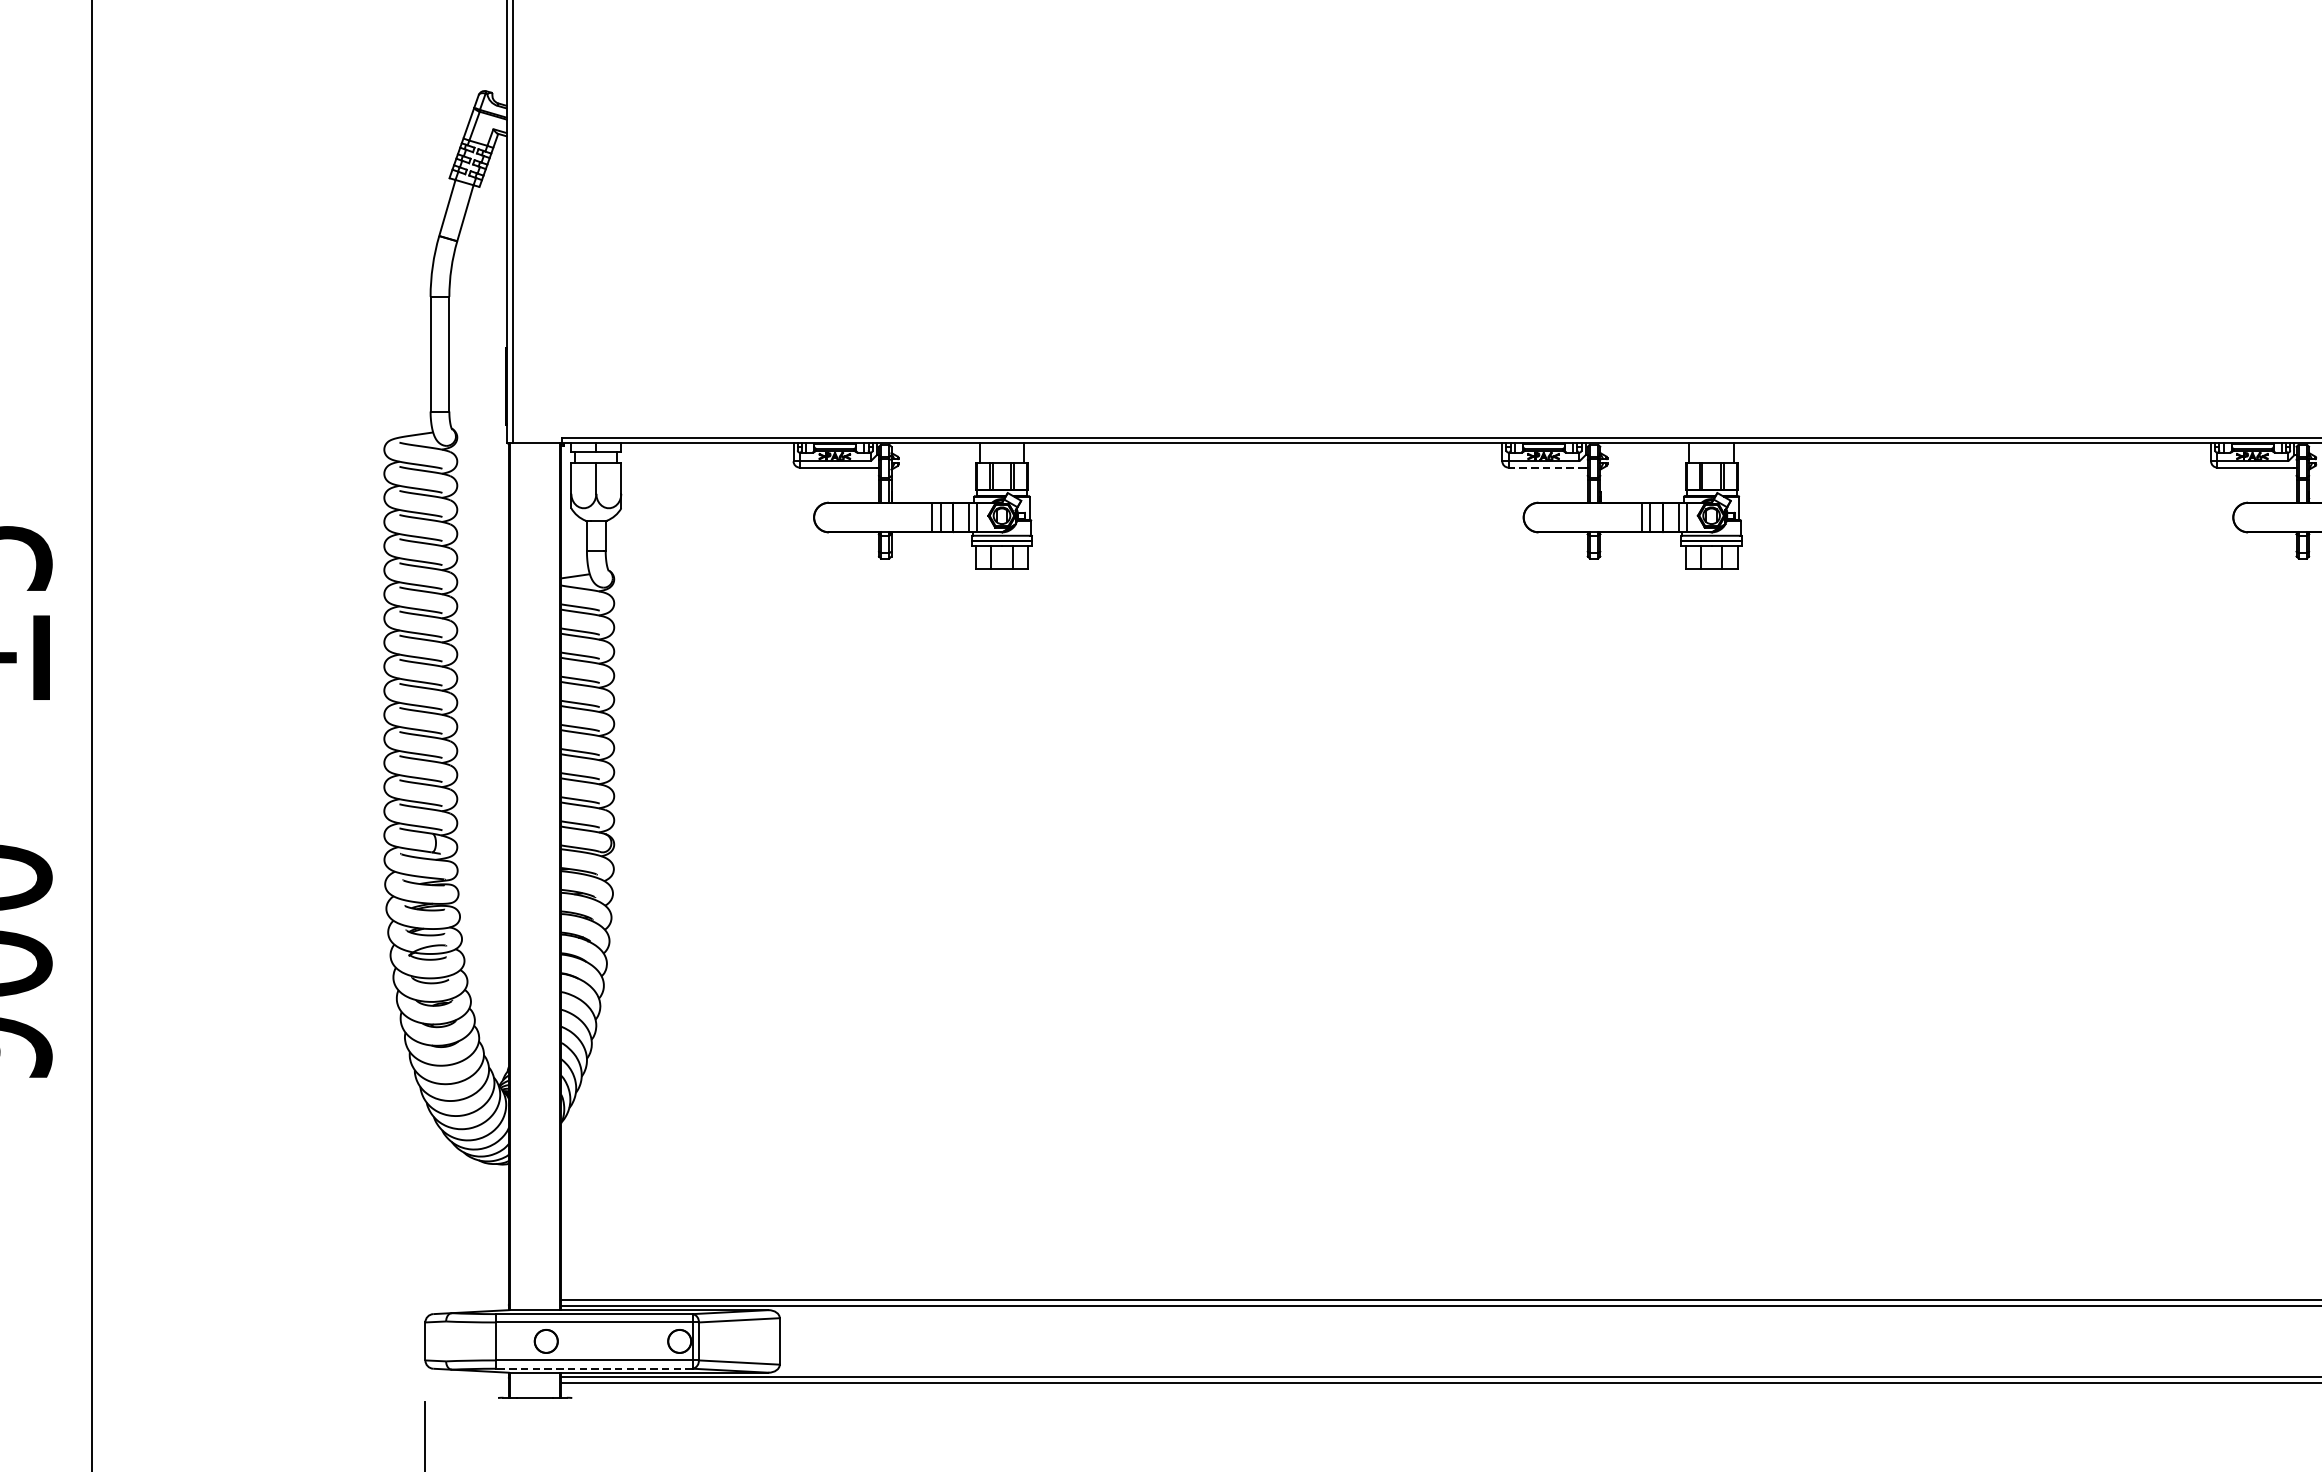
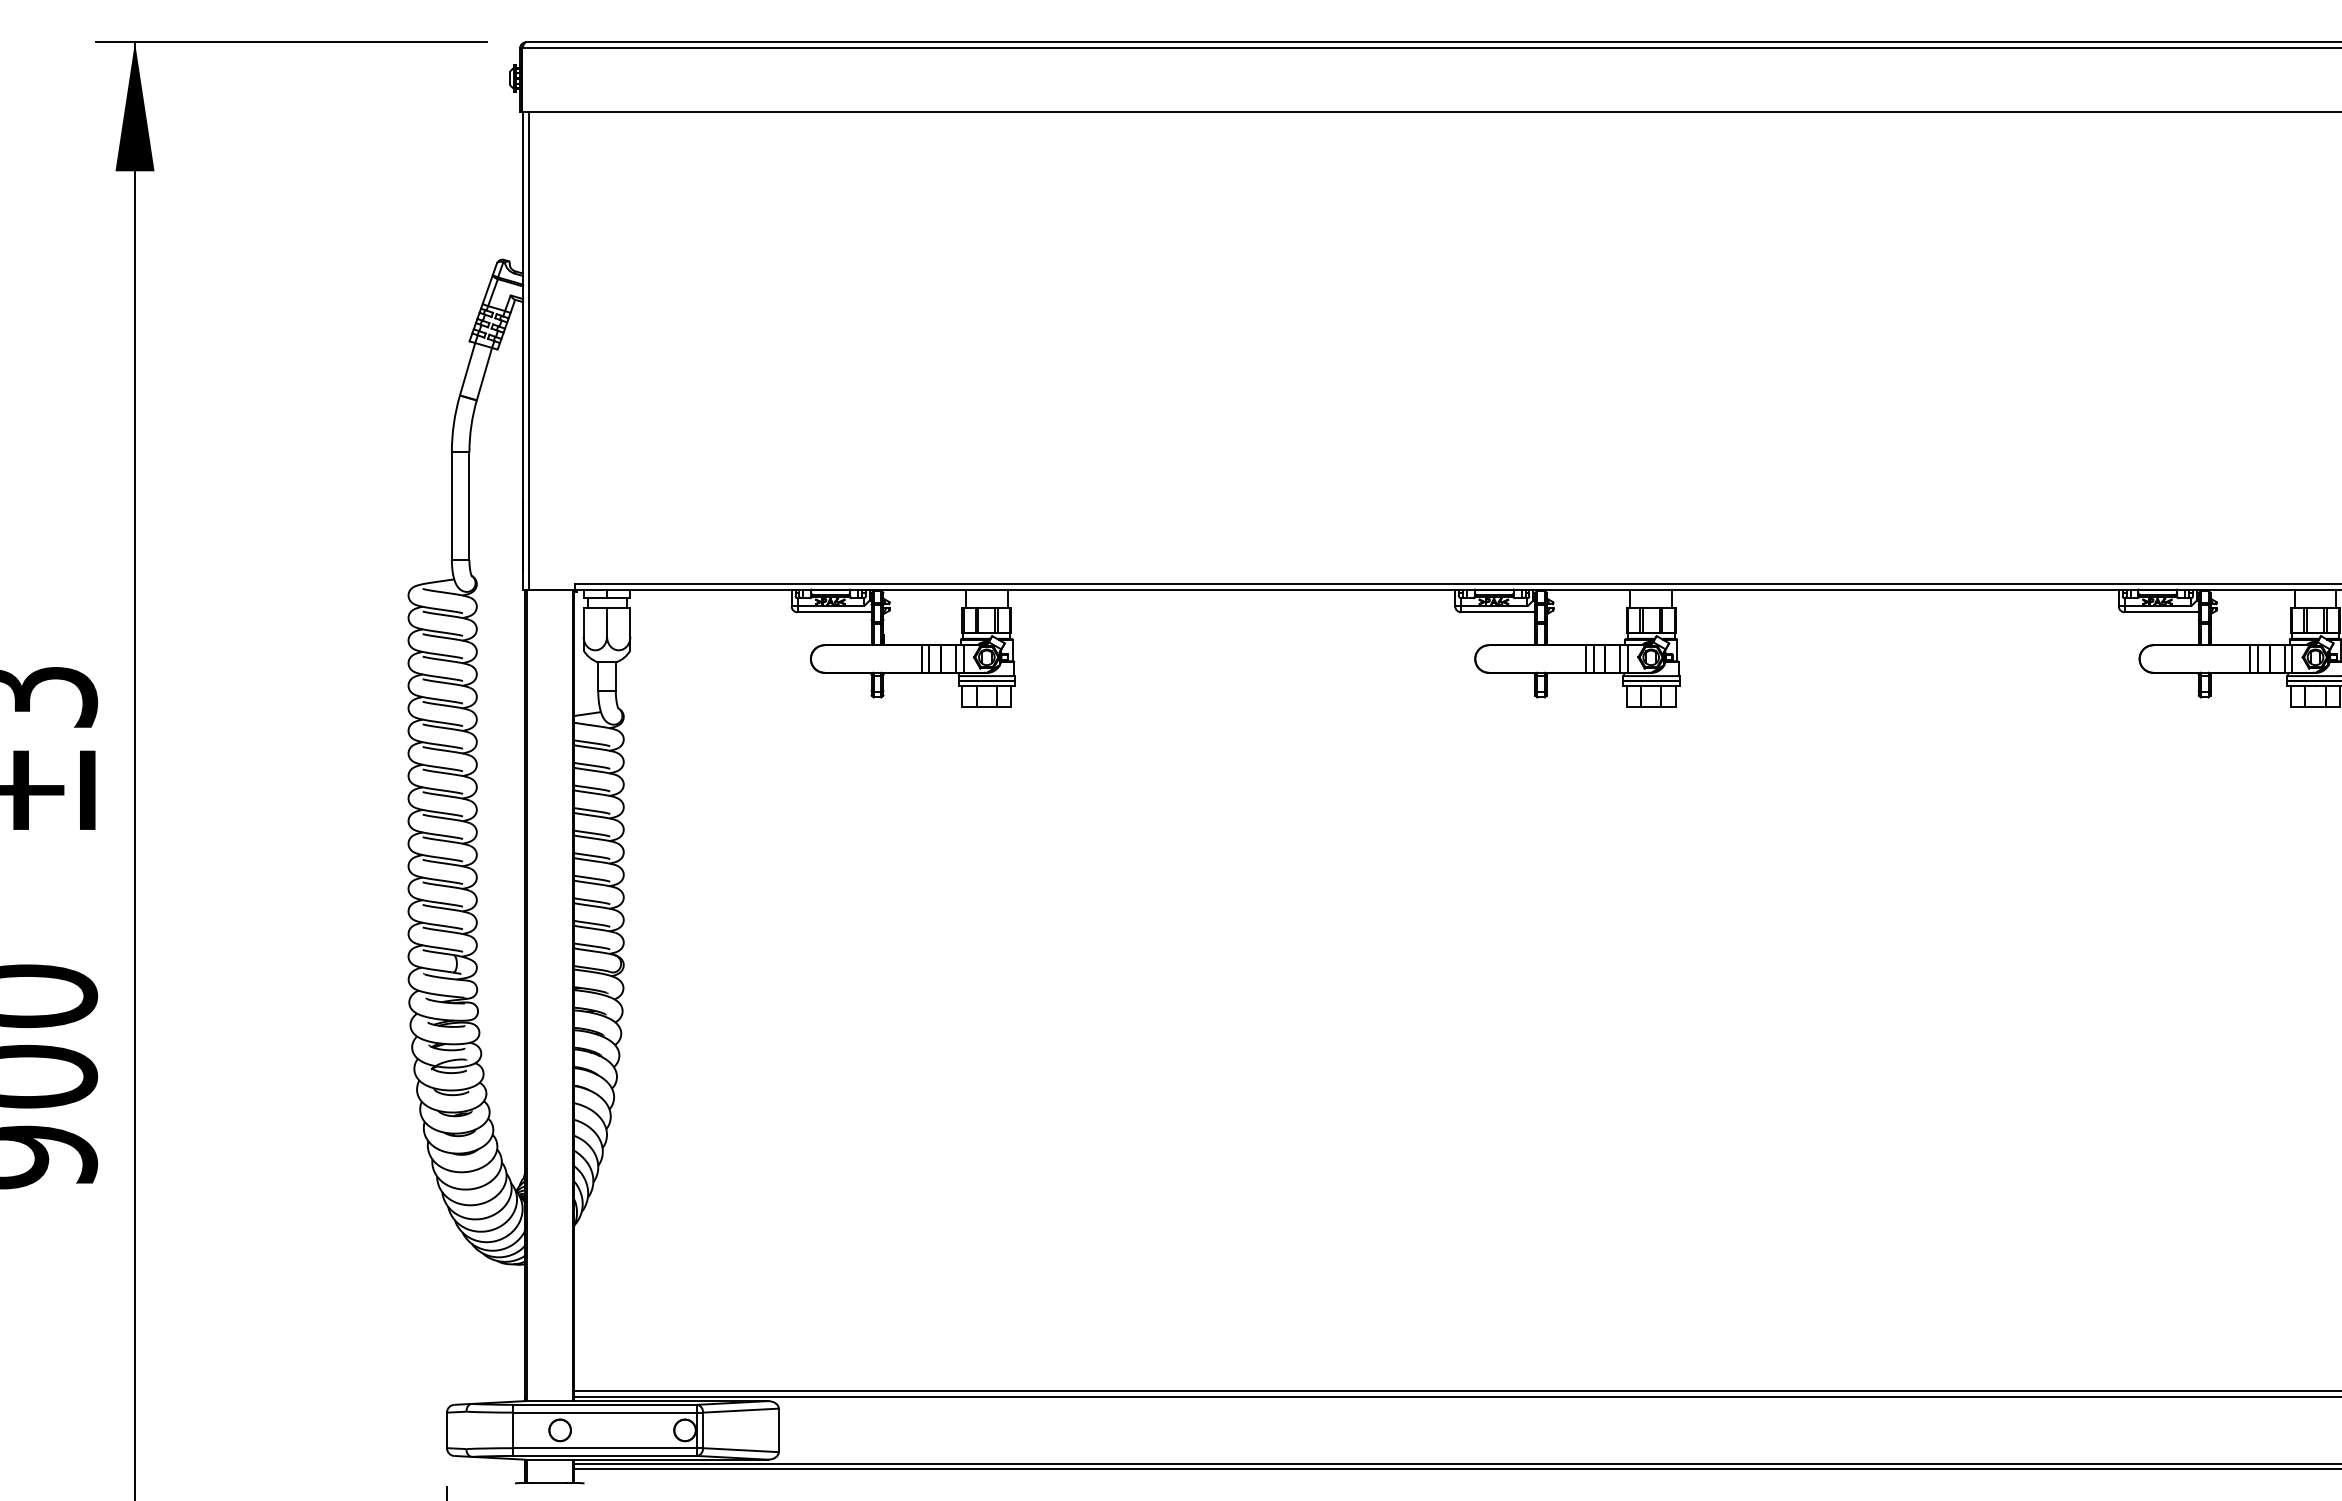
line: (1546, 467) -> (1496, 612), dashed -> solid
line: (593, 1368) -> (604, 1455), dashed -> solid

